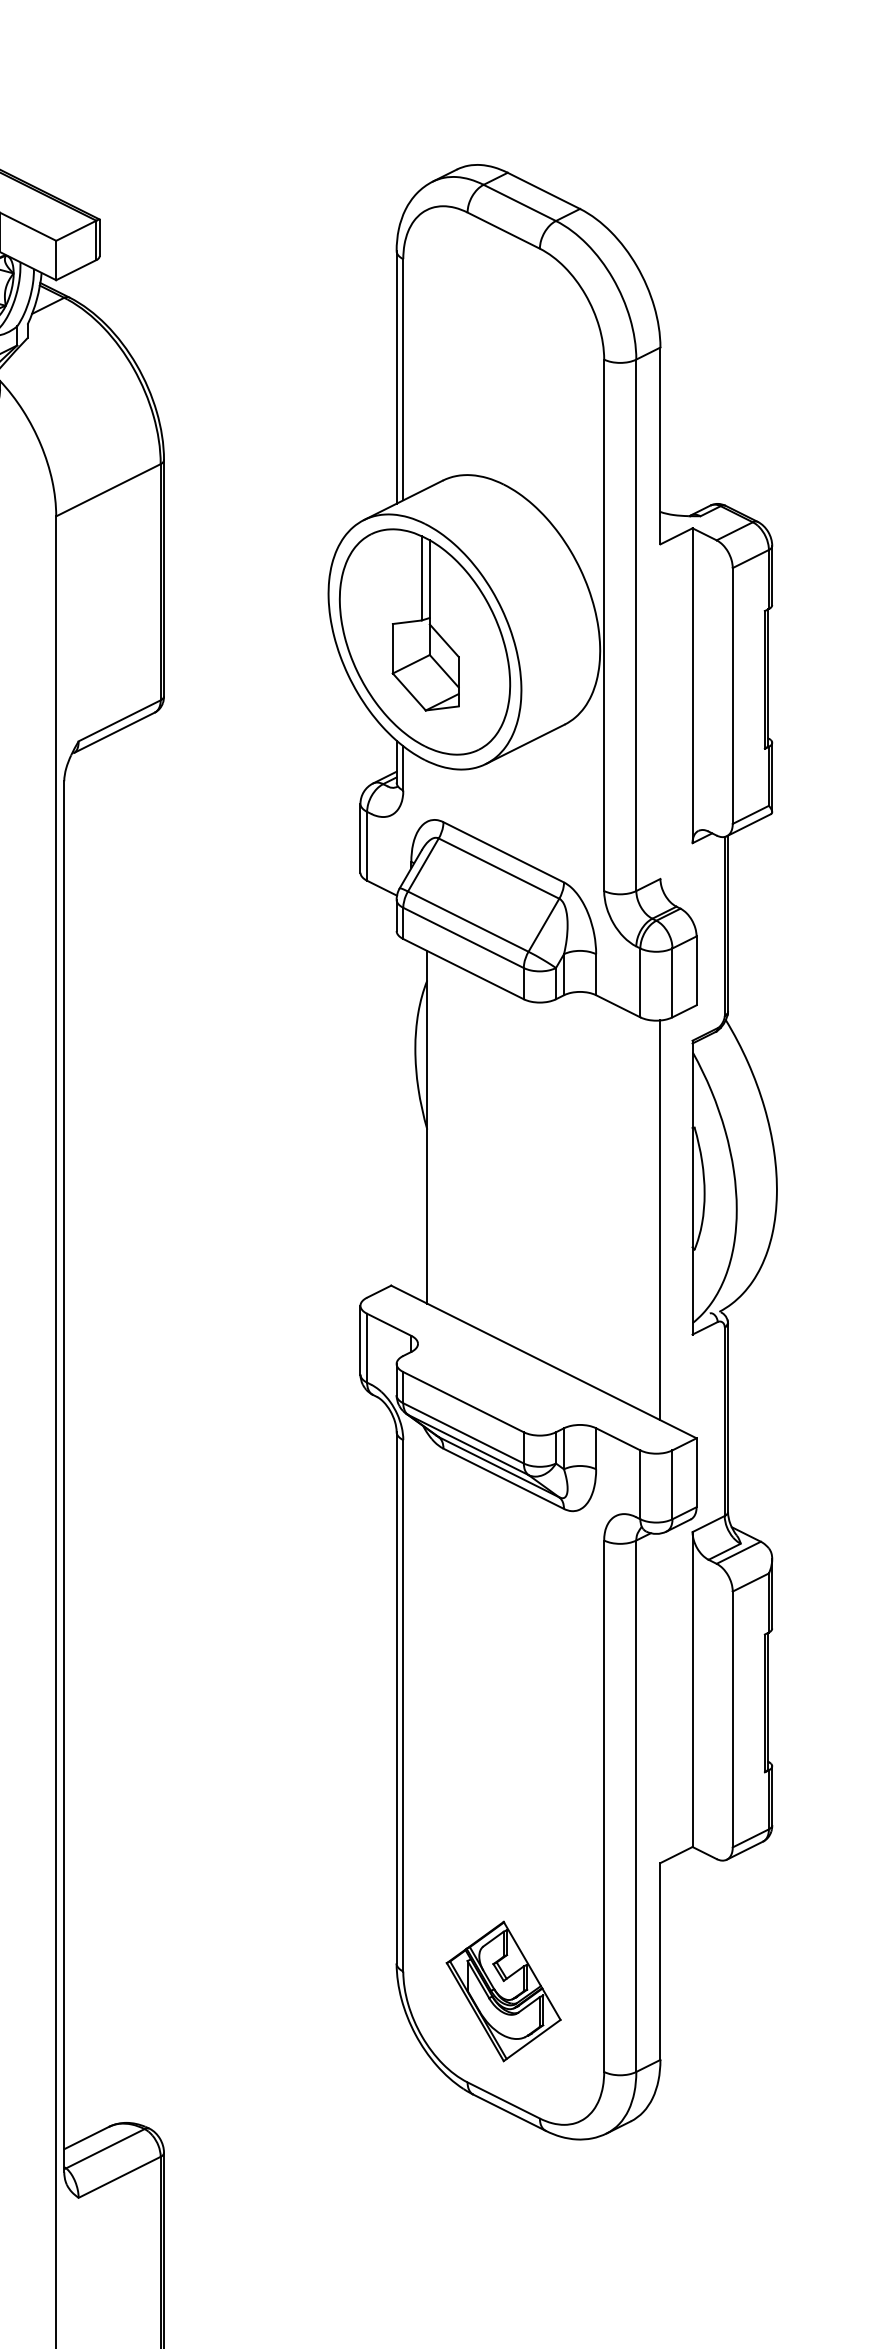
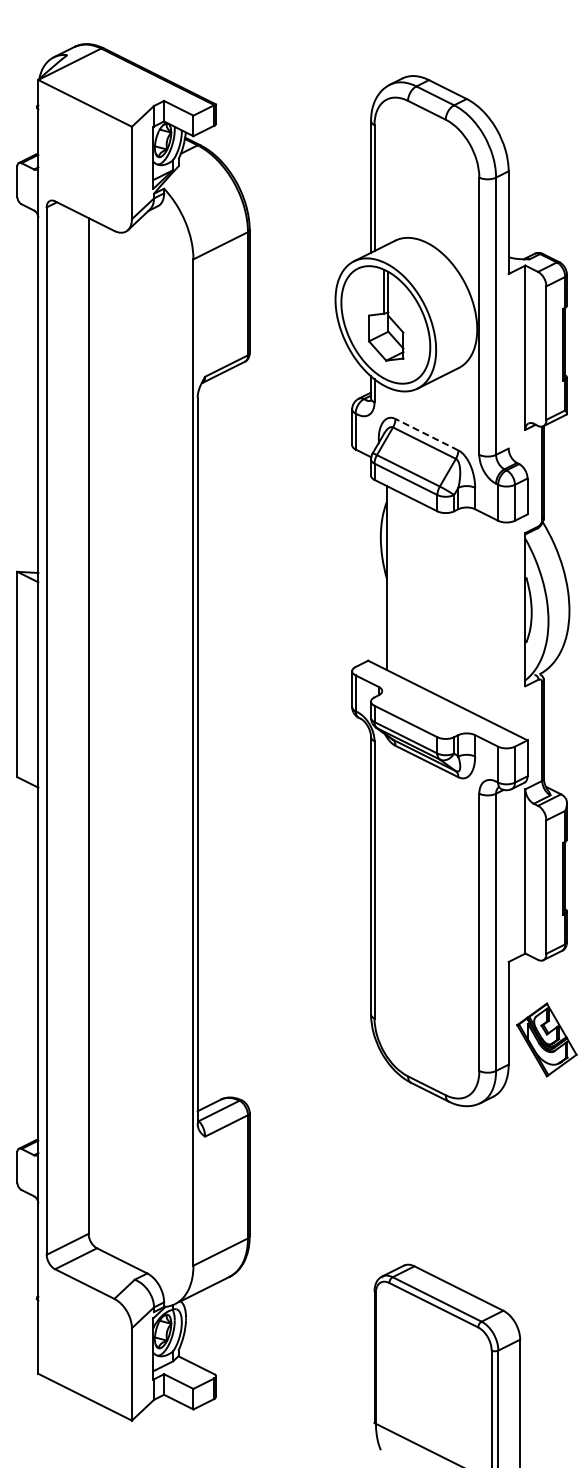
line: (502, 851) -> (426, 434), solid -> dashed
line: (660, 1220) -> (508, 626), removed
part: (502, 1990) -> (546, 1039), moved

